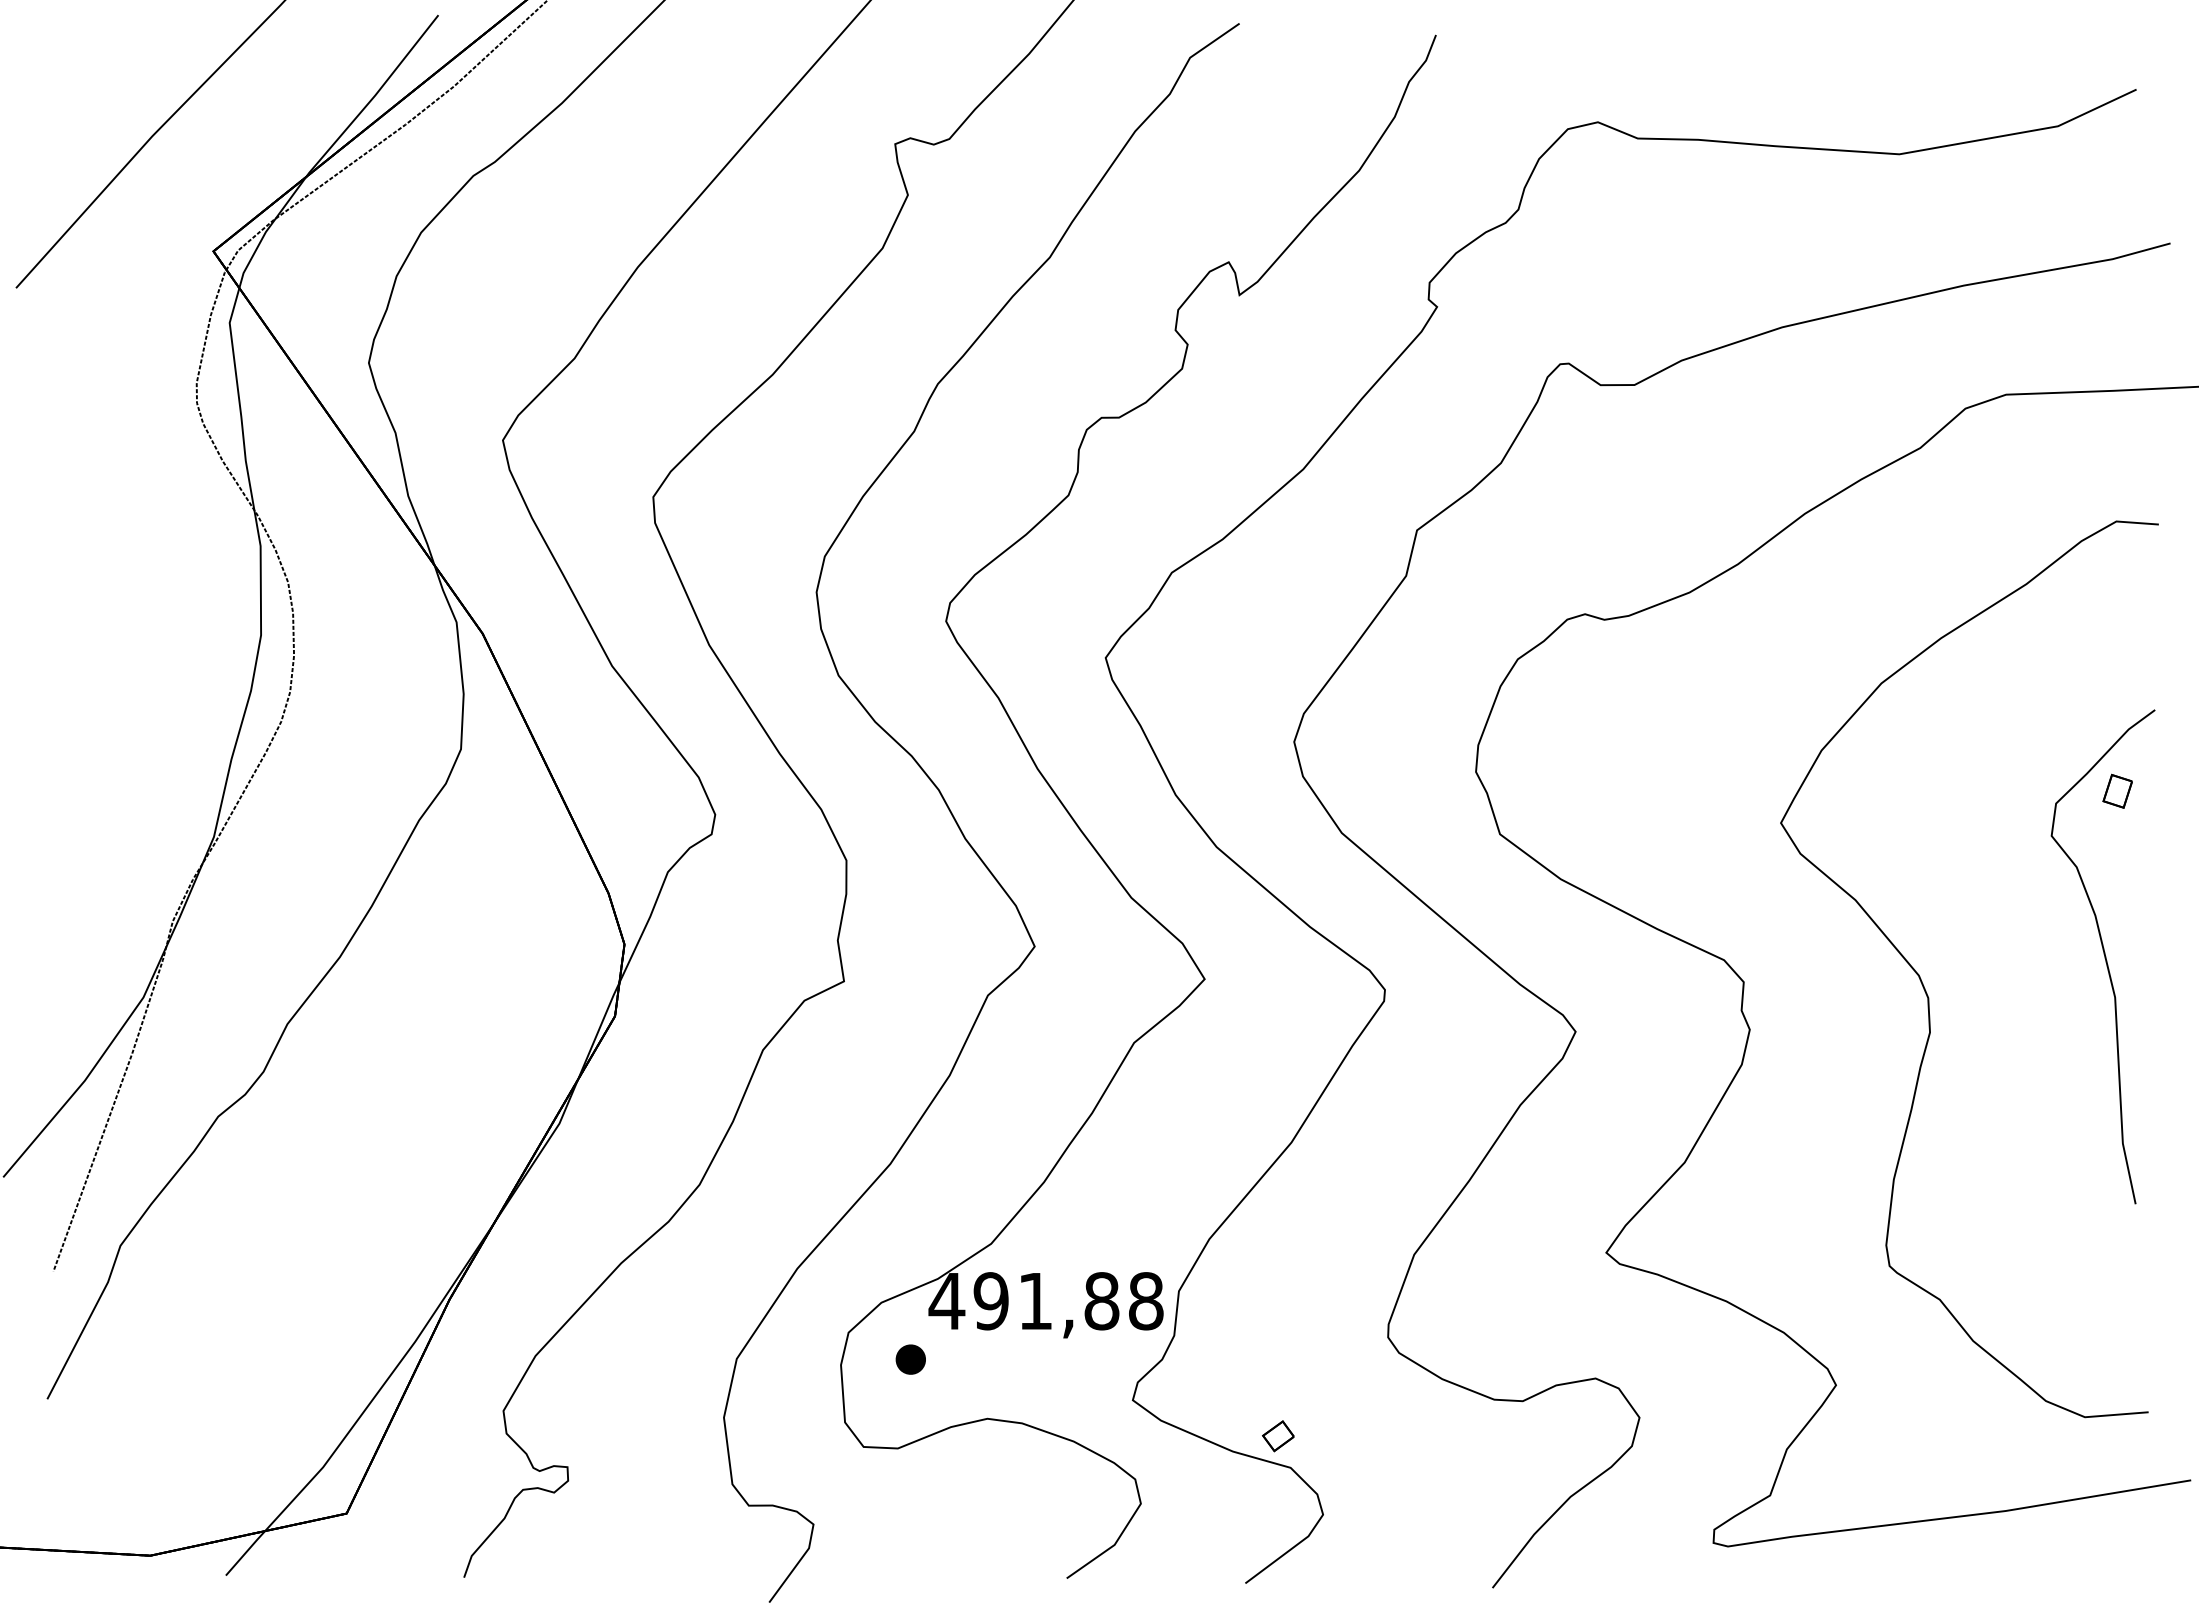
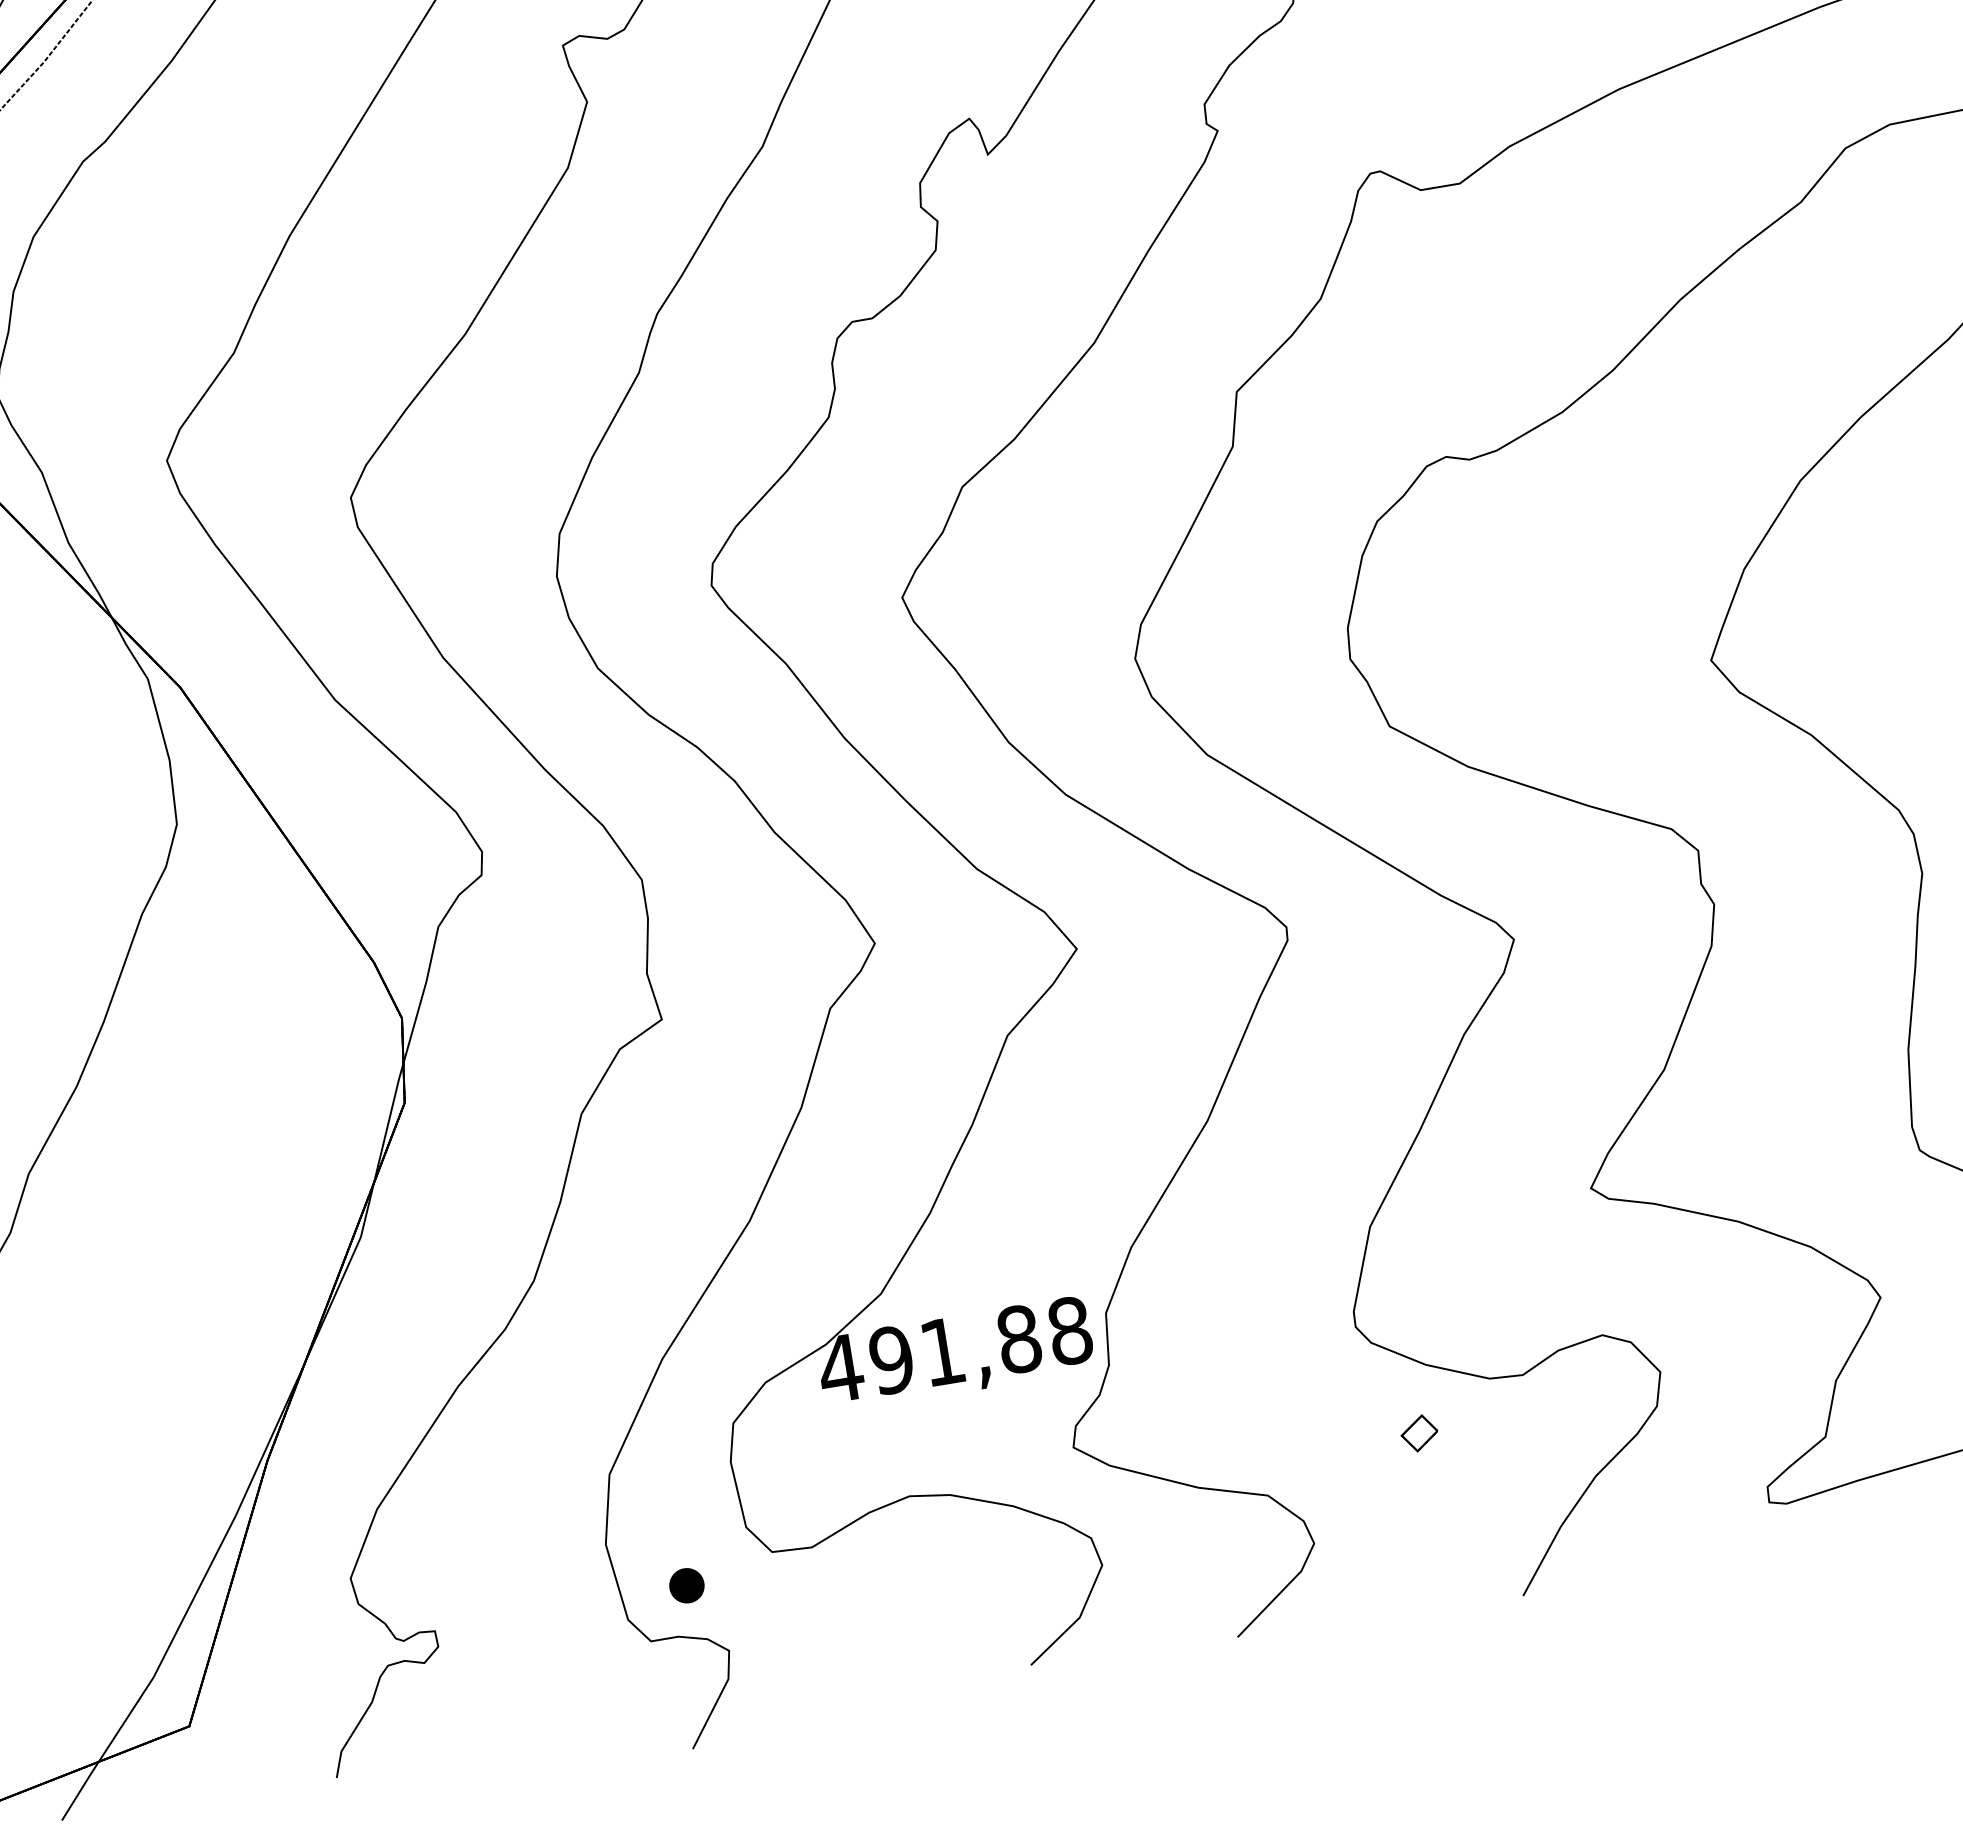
part: (910, 1359) -> (686, 1585), moved
part: (1278, 1436) -> (1419, 1433), moved

